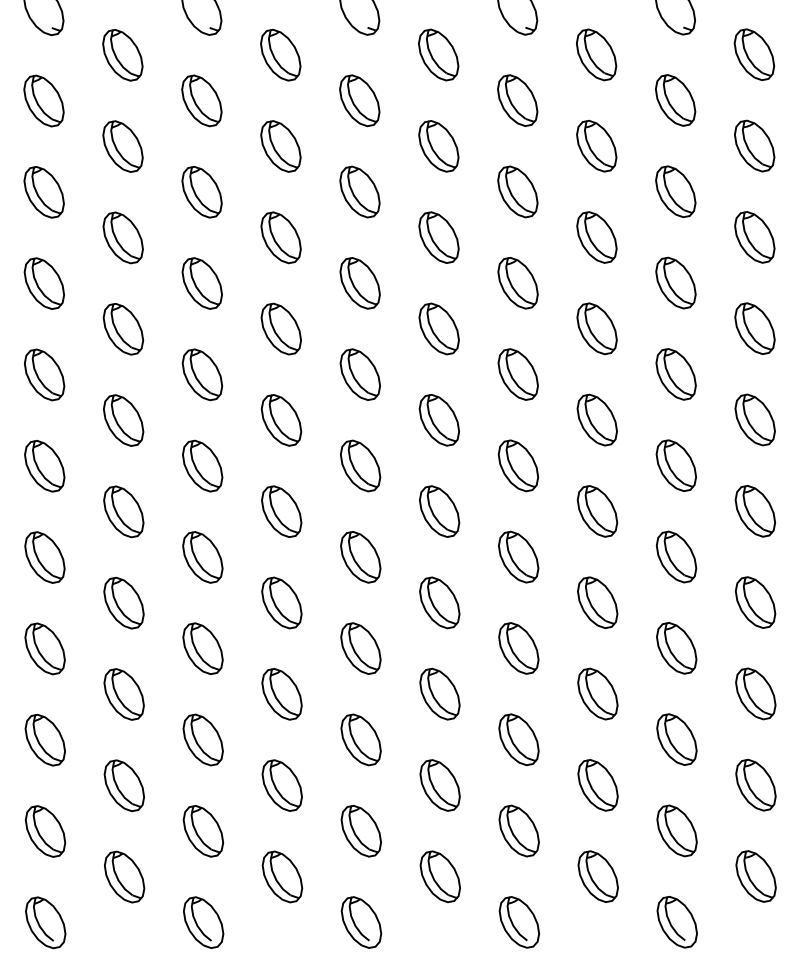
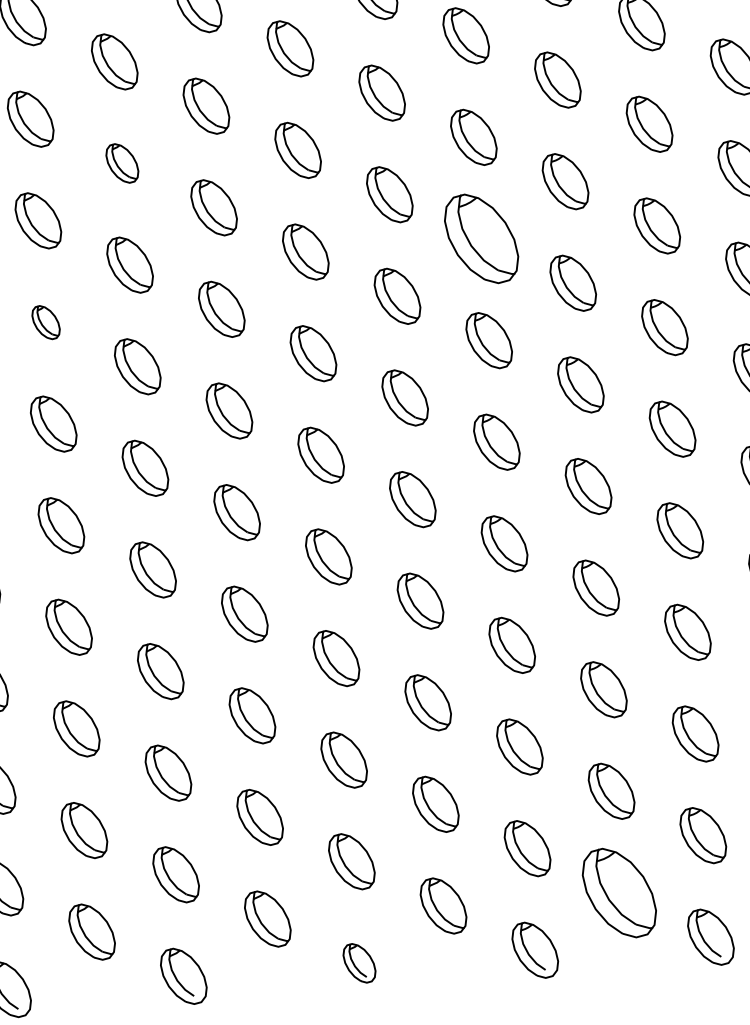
part: (201, 191) -> (121, 162), size x0.7
part: (517, 283) -> (480, 239), size x1.6
part: (123, 329) -> (46, 322), size x0.6
part: (597, 876) -> (618, 892), size x1.6
part: (361, 922) -> (359, 963), size x0.7

